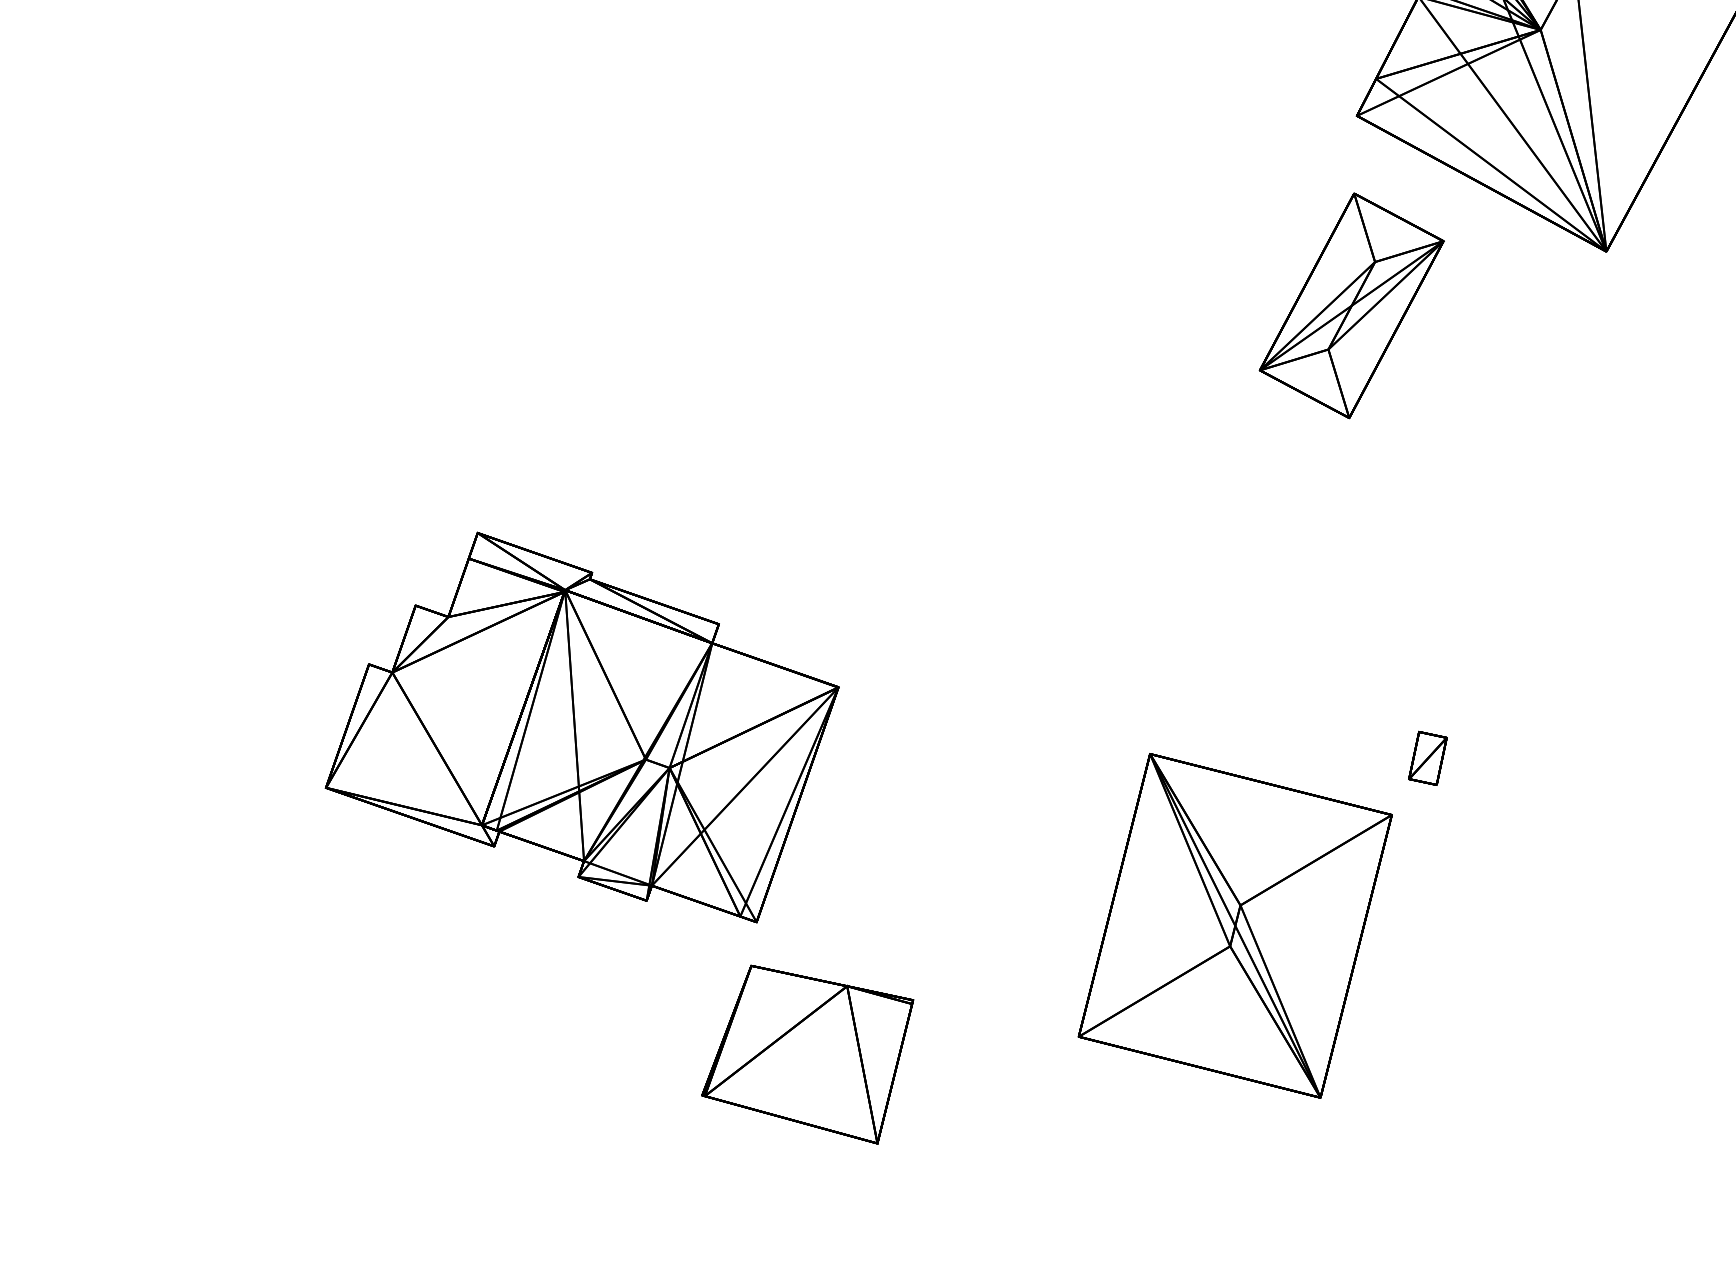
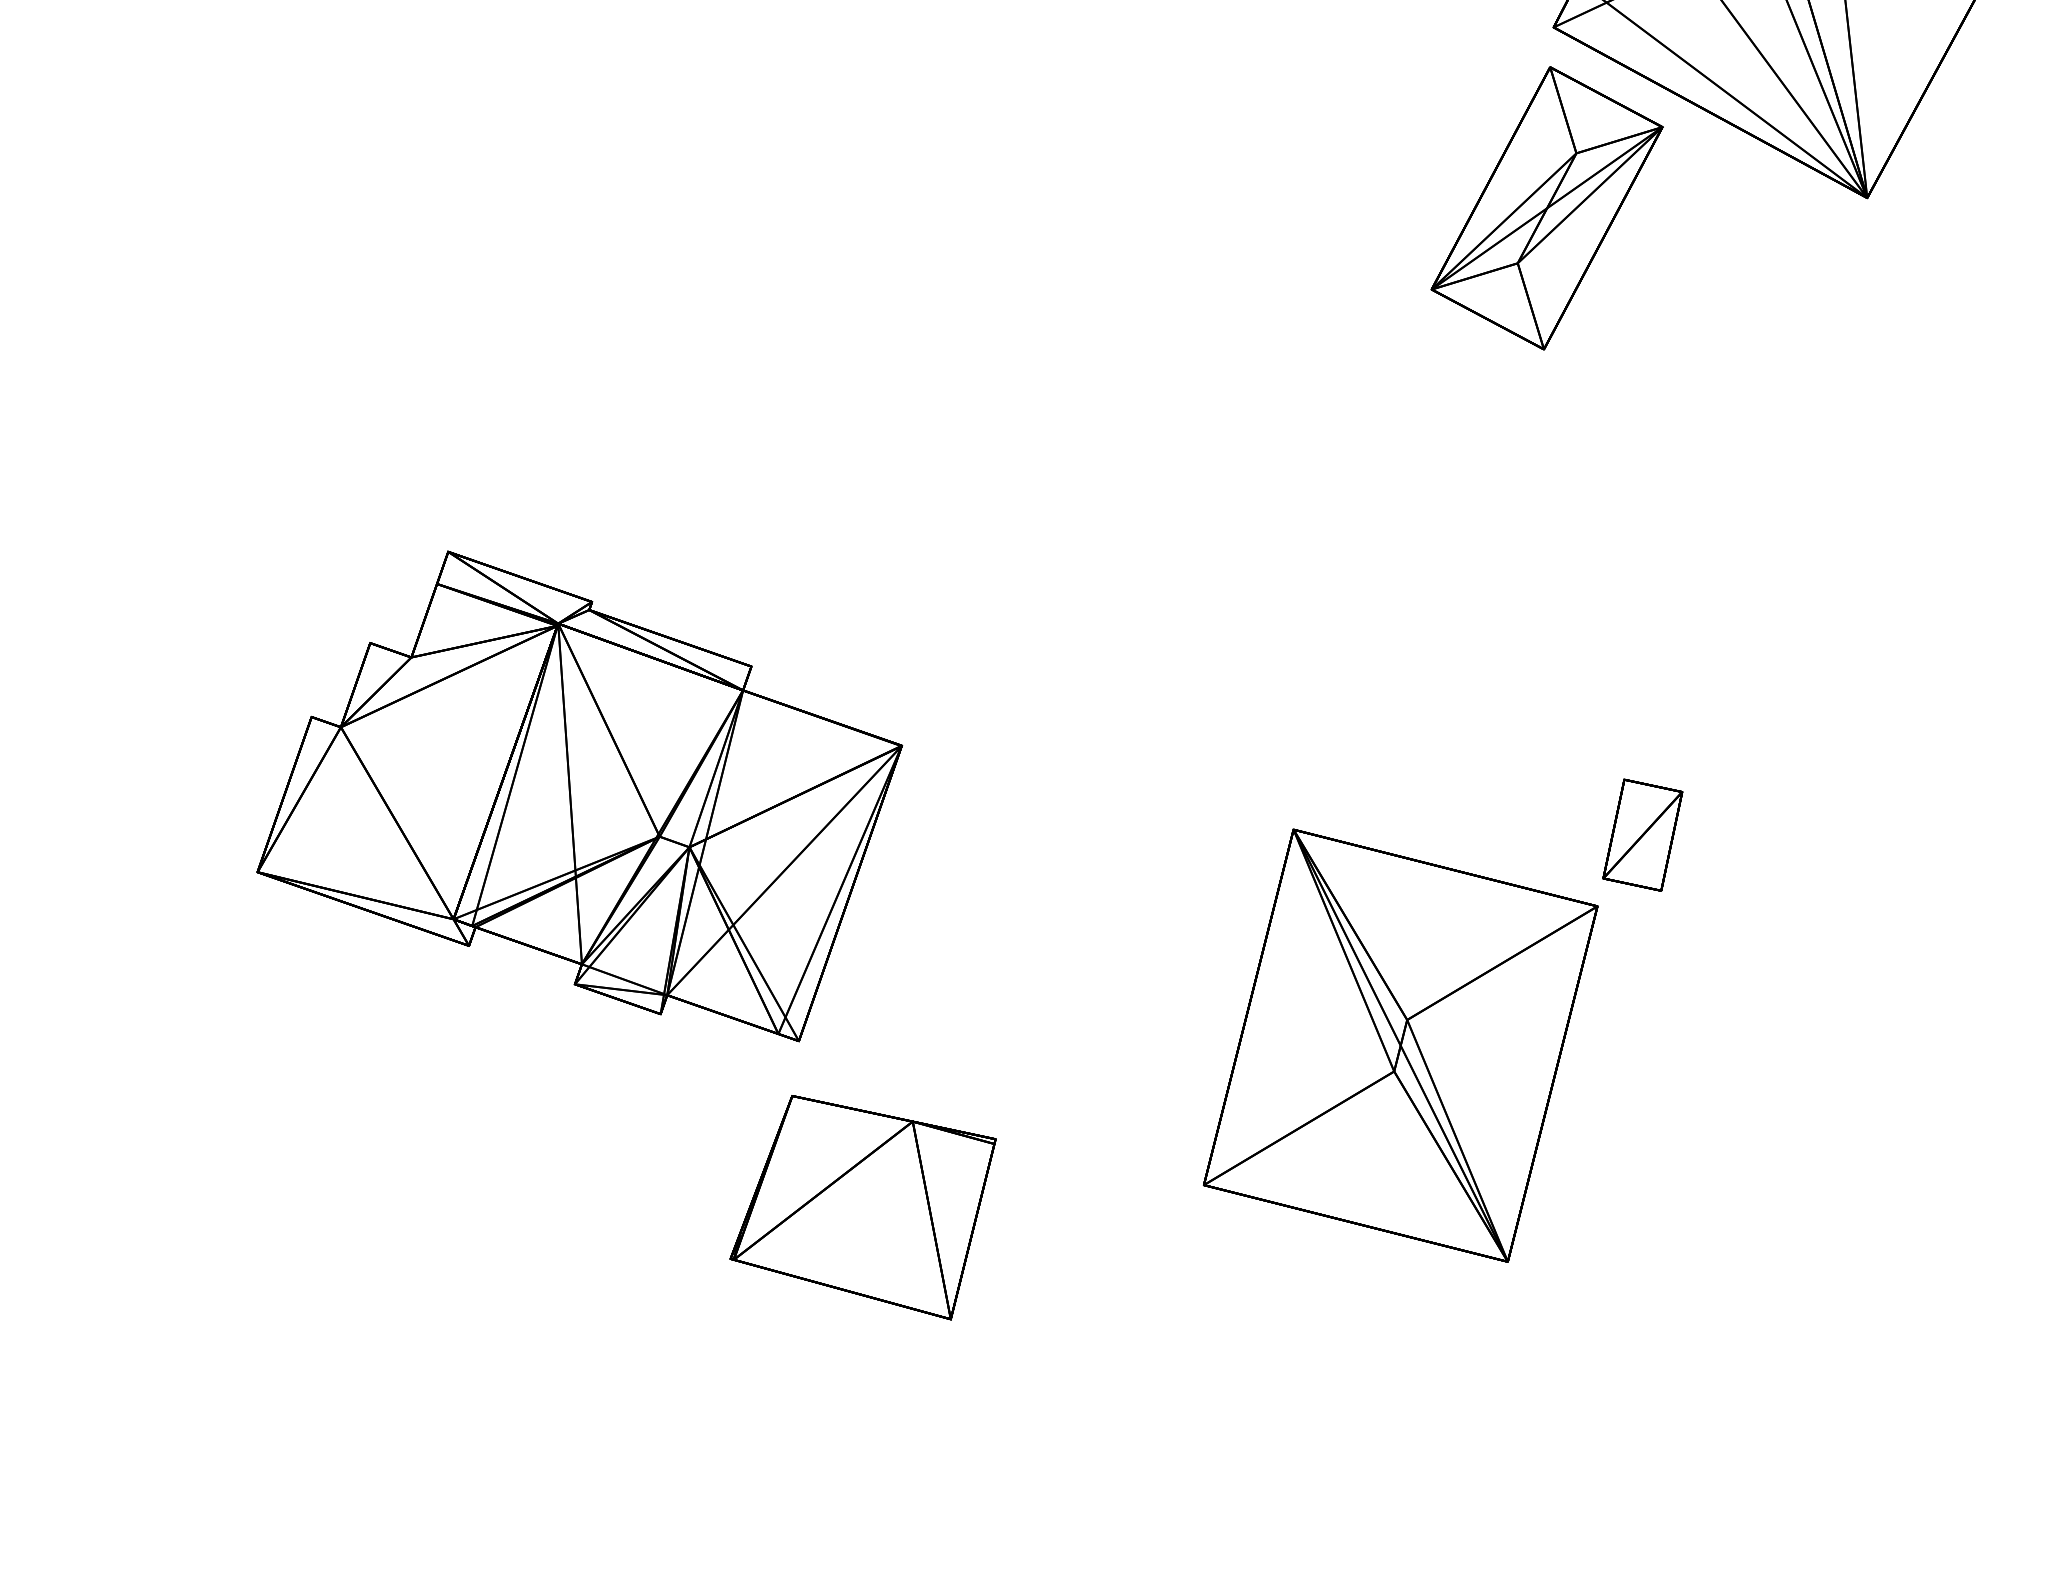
part: (1351, 305) -> (1546, 207), moved
part: (1427, 758) -> (1642, 835), size x1.67

